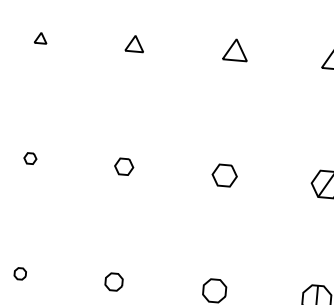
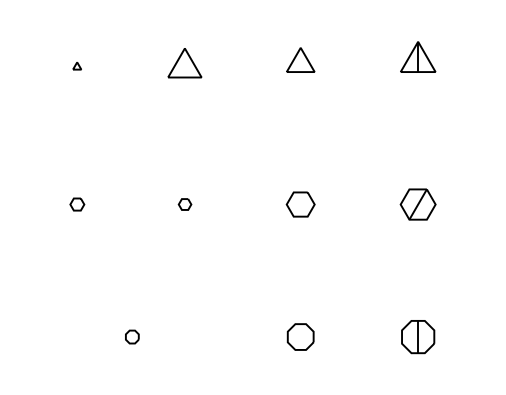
part: (40, 37) -> (76, 65), size x0.6
part: (135, 43) -> (185, 62), size x1.6
part: (123, 166) -> (184, 204), size x0.6
part: (20, 273) -> (132, 336), moved
part: (113, 281) -> (184, 336), removed

